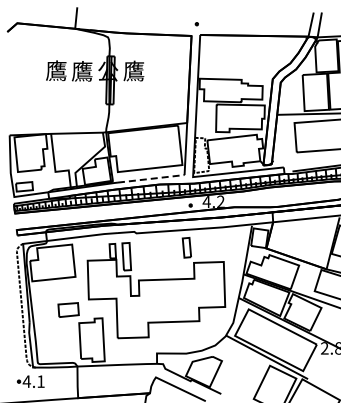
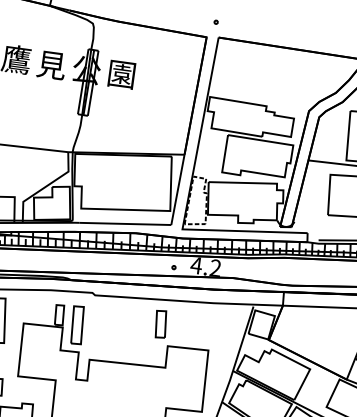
text: (133, 70) -> (121, 73), 鷹 -> 園
text: (81, 71) -> (50, 65), 鷹 -> 見
line: (151, 178) -> (125, 223), dashed -> solid

